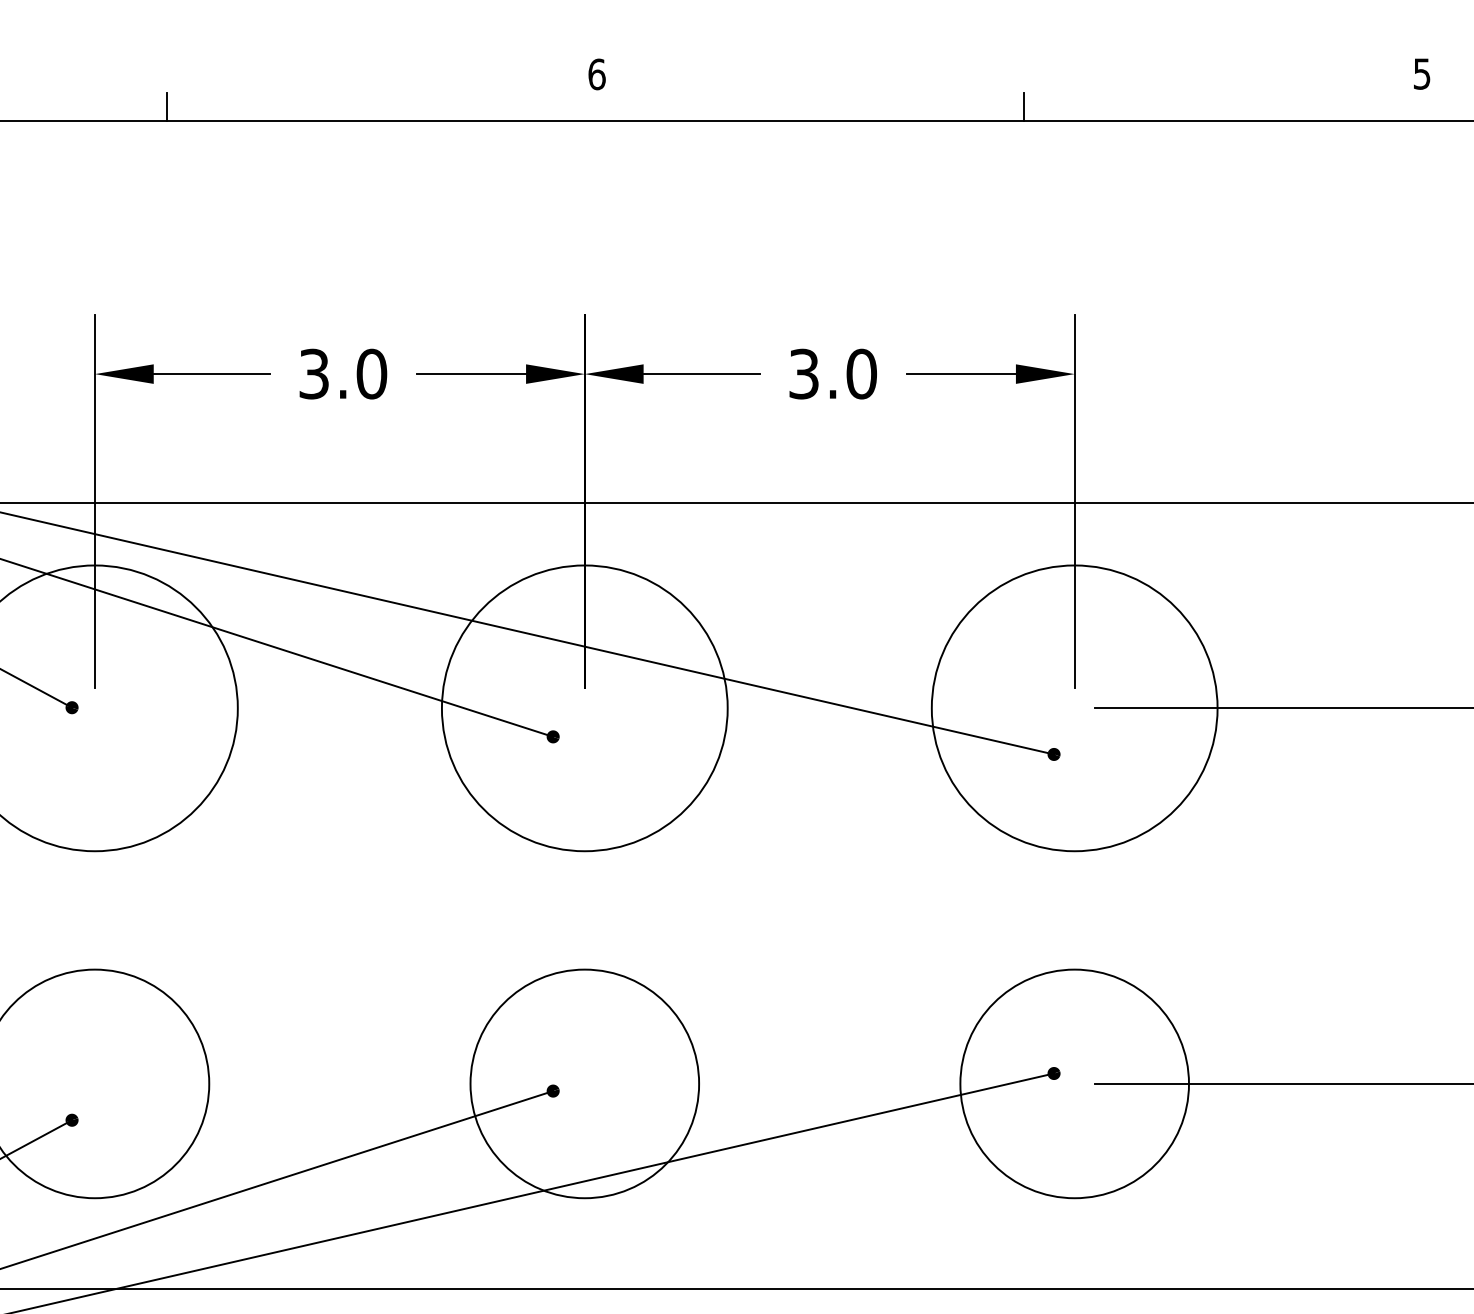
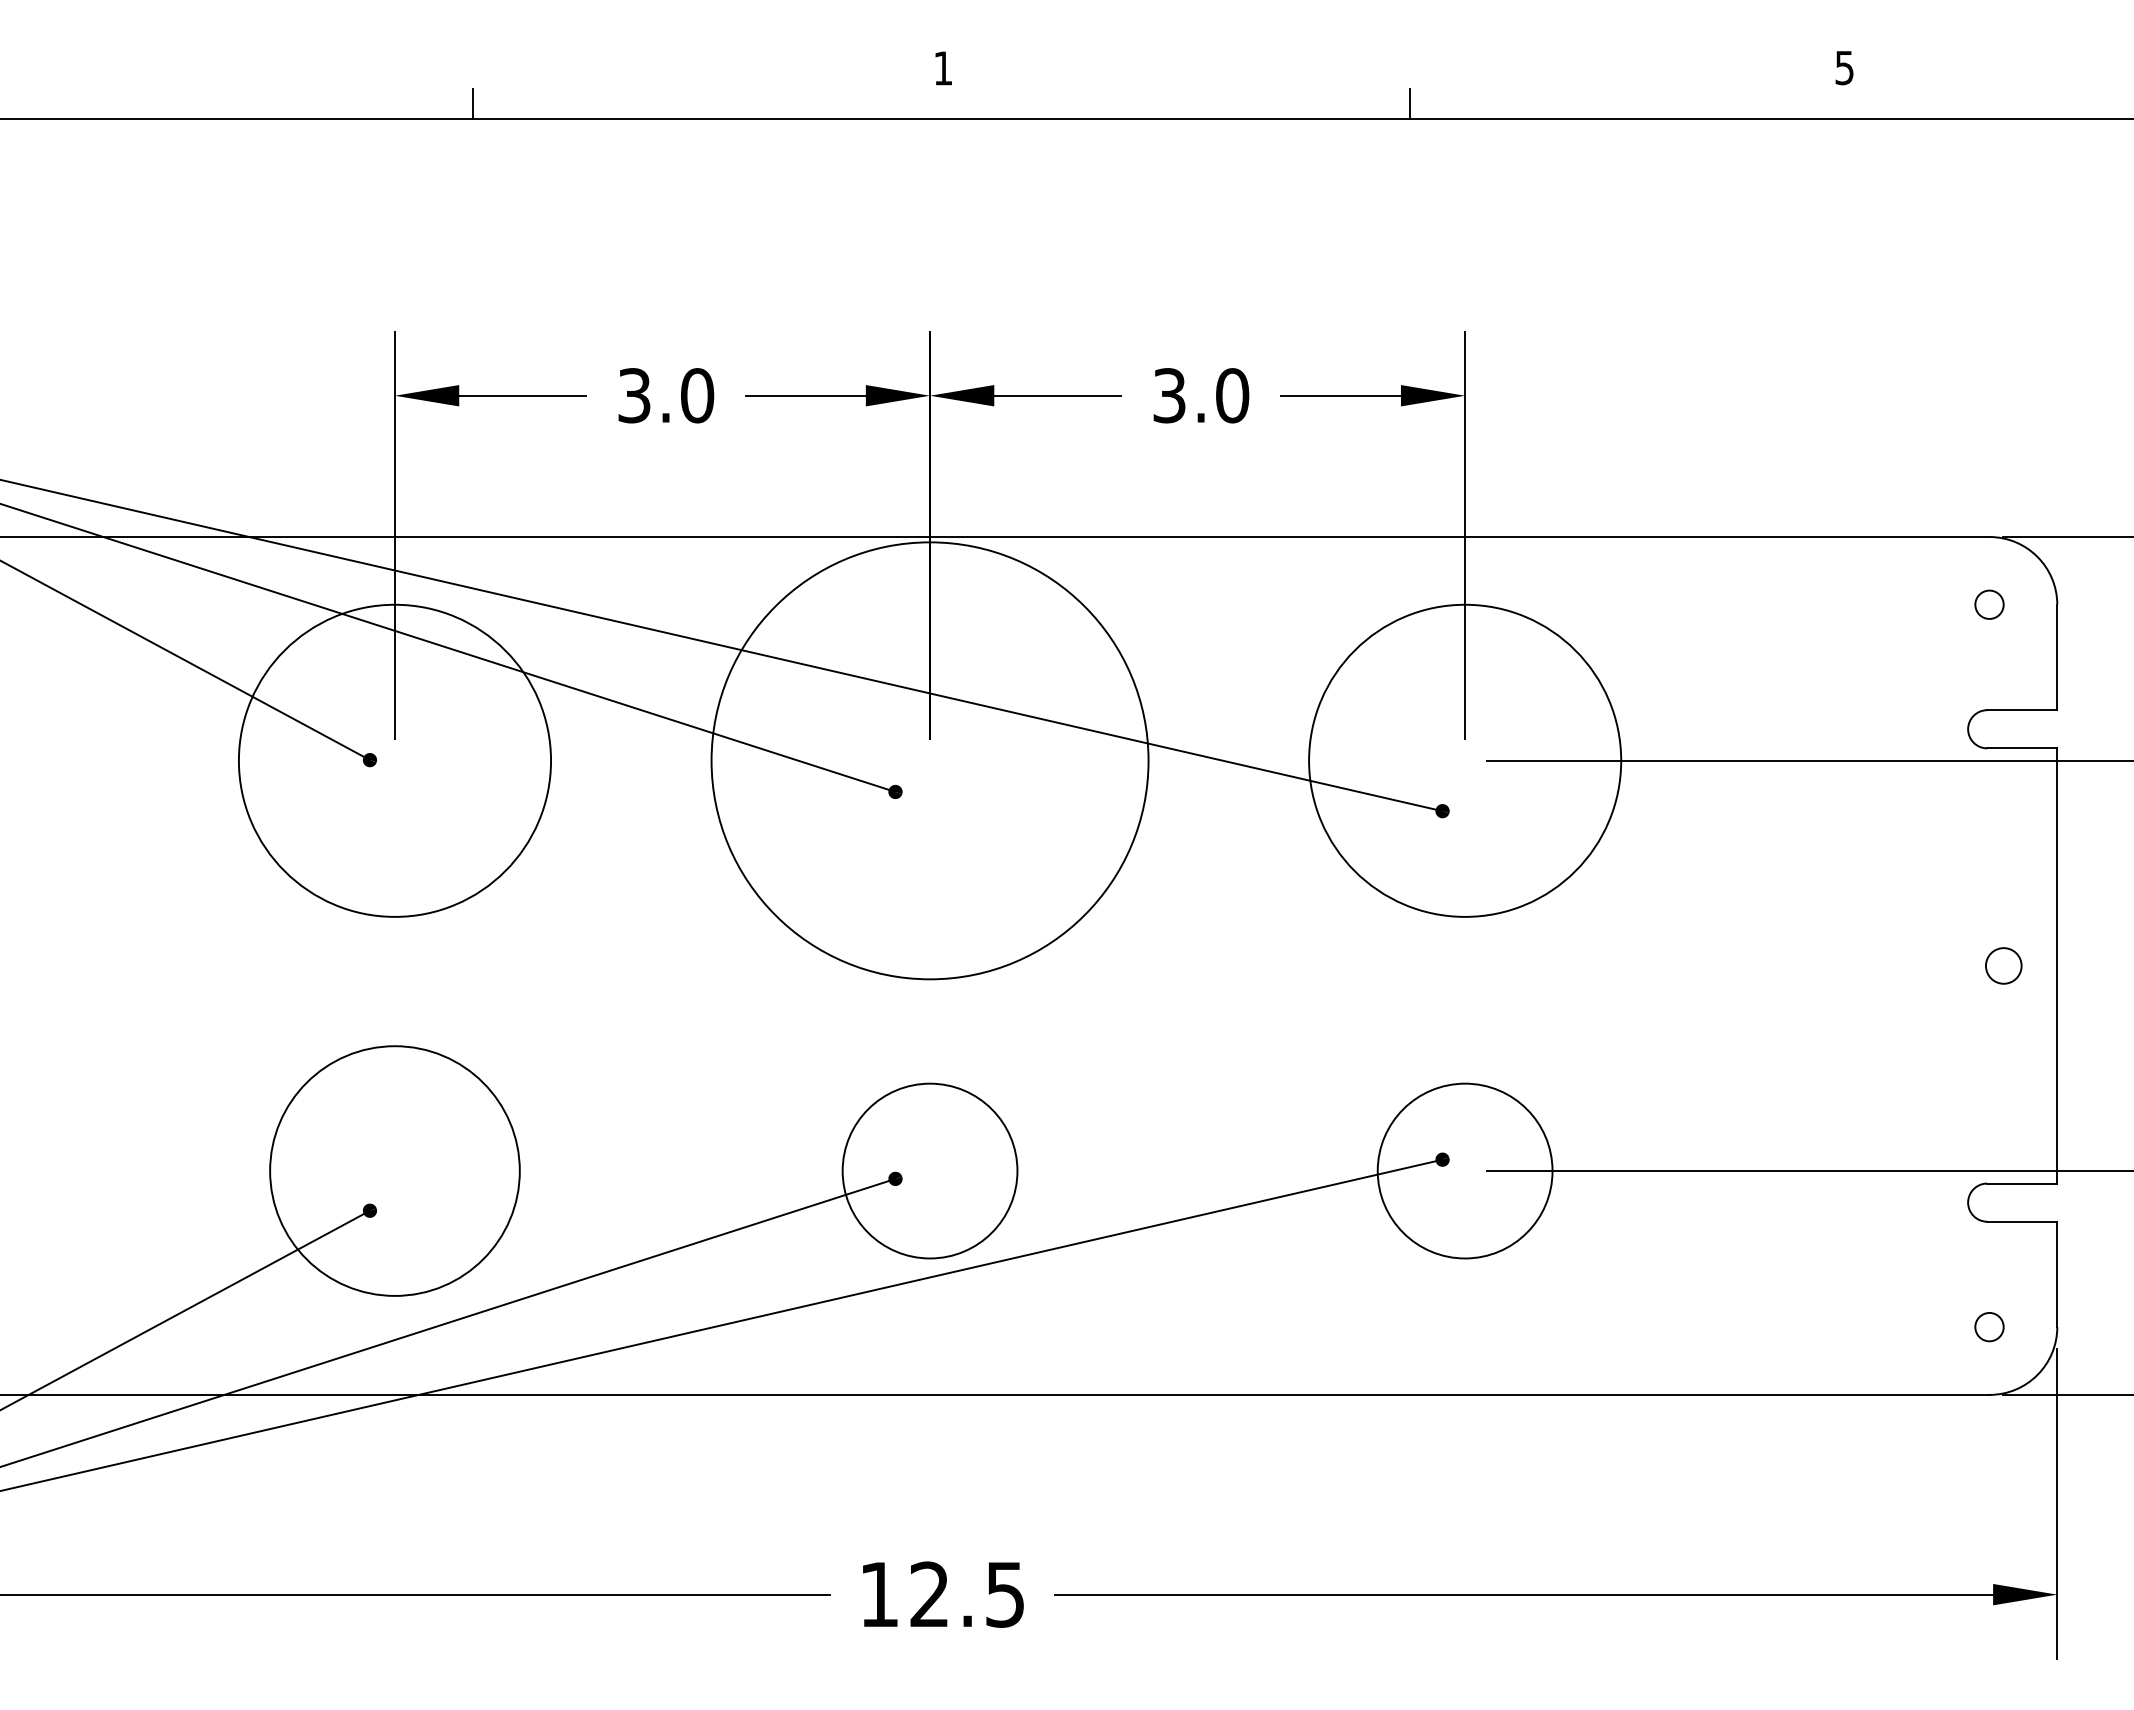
text: (597, 74) -> (943, 68), 6 -> 1
circle: (584, 708) -> (929, 760), size x1.4
circle: (584, 1083) -> (929, 1170), size x0.7
circle: (1074, 1083) -> (1464, 1170), size x0.7

